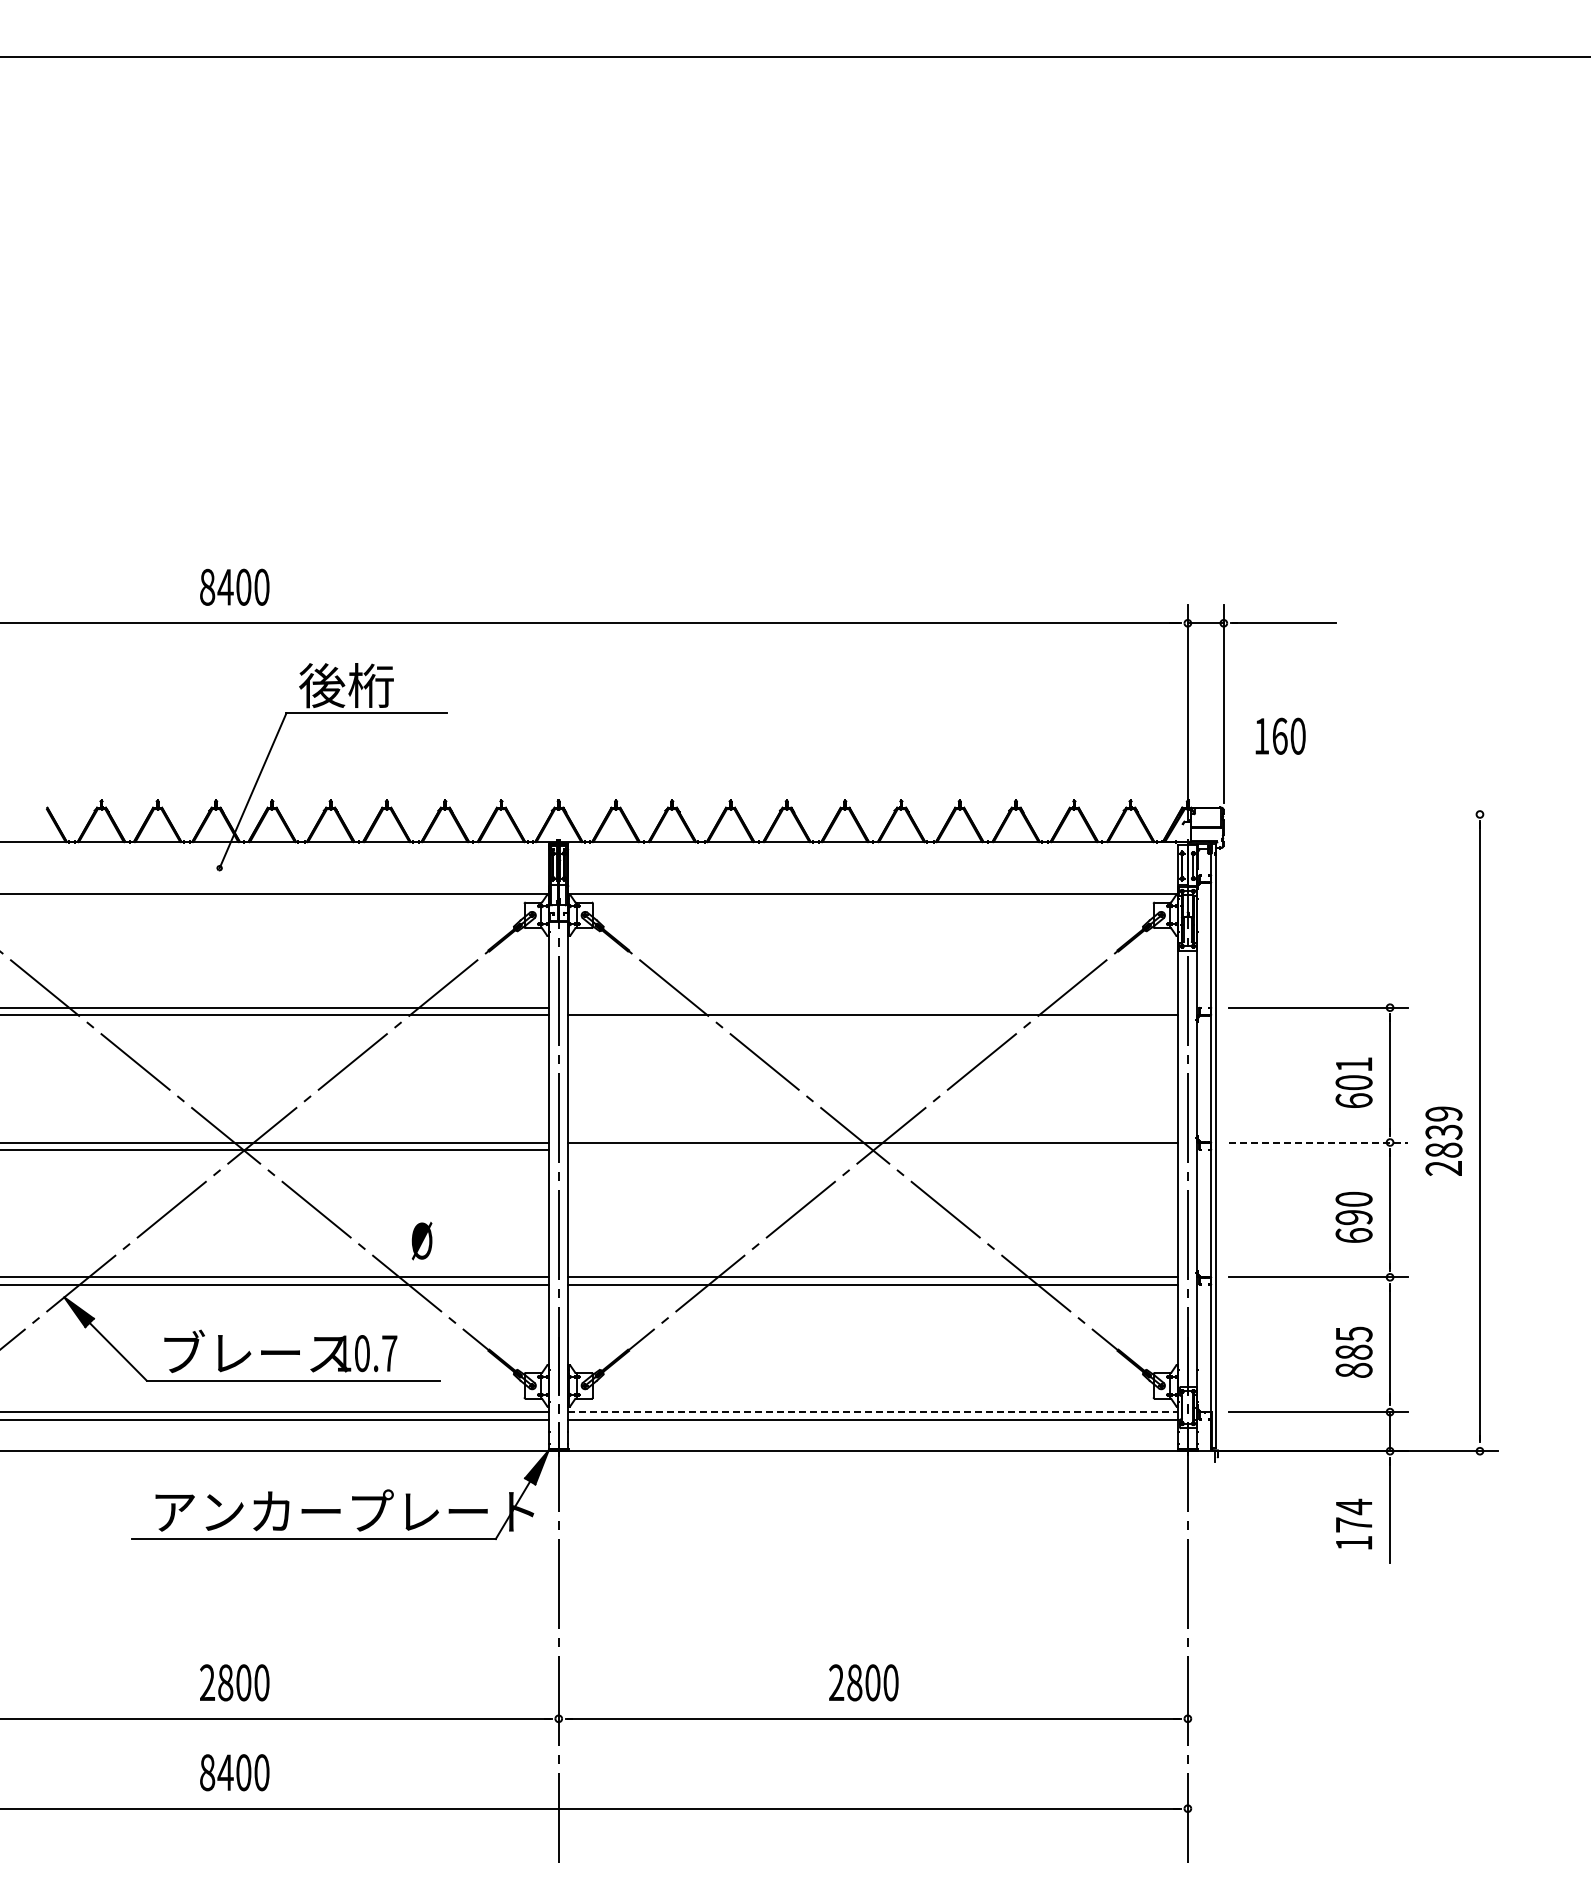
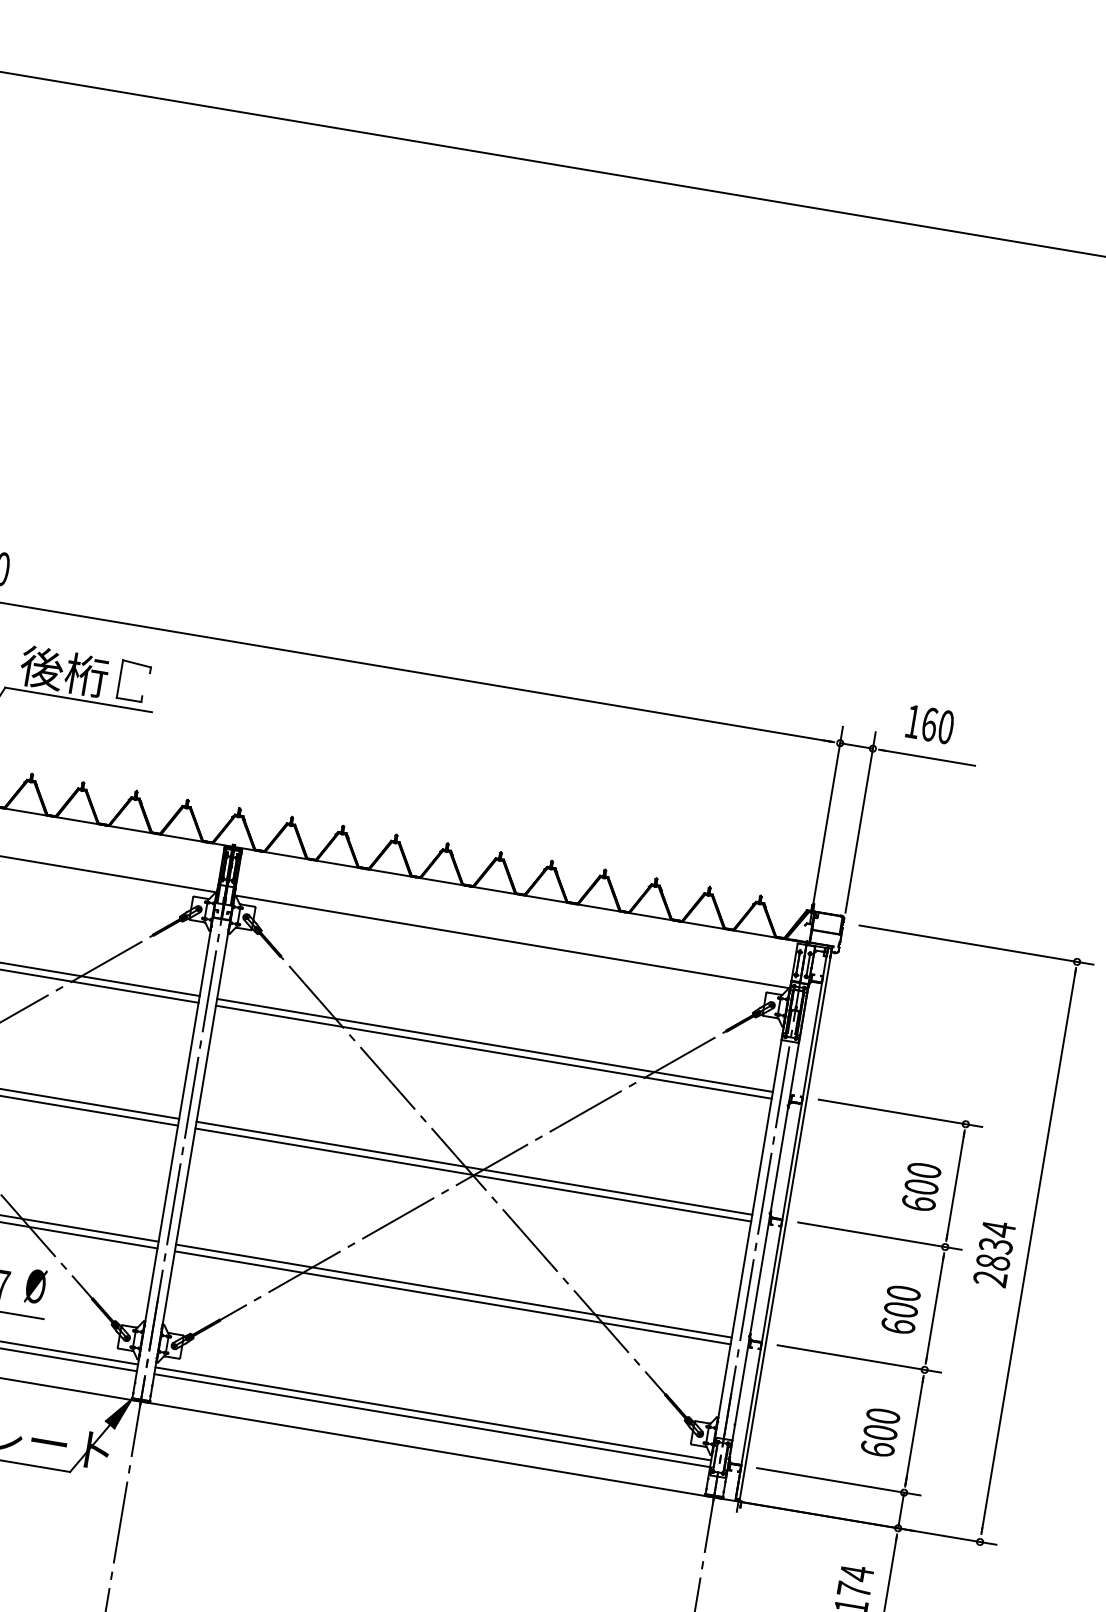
part: (407, 683) -> (120, 679), added
text: (1280, 735) -> (930, 723), moved
line: (1369, 814) -> (976, 945), added
line: (873, 1007) -> (495, 1045), added
text: (1353, 1064) -> (923, 1170), 601 -> 600
text: (1443, 1113) -> (998, 1228), 2839 -> 2834
line: (1318, 1142) -> (880, 1236), dashed -> solid
line: (873, 1149) -> (473, 1174), added
text: (1353, 1217) -> (900, 1309), 690 -> 600
text: (421, 1240) -> (35, 1285), moved
text: (1353, 1351) -> (880, 1431), 885 -> 600
line: (873, 1412) -> (433, 1414), dashed -> solid

